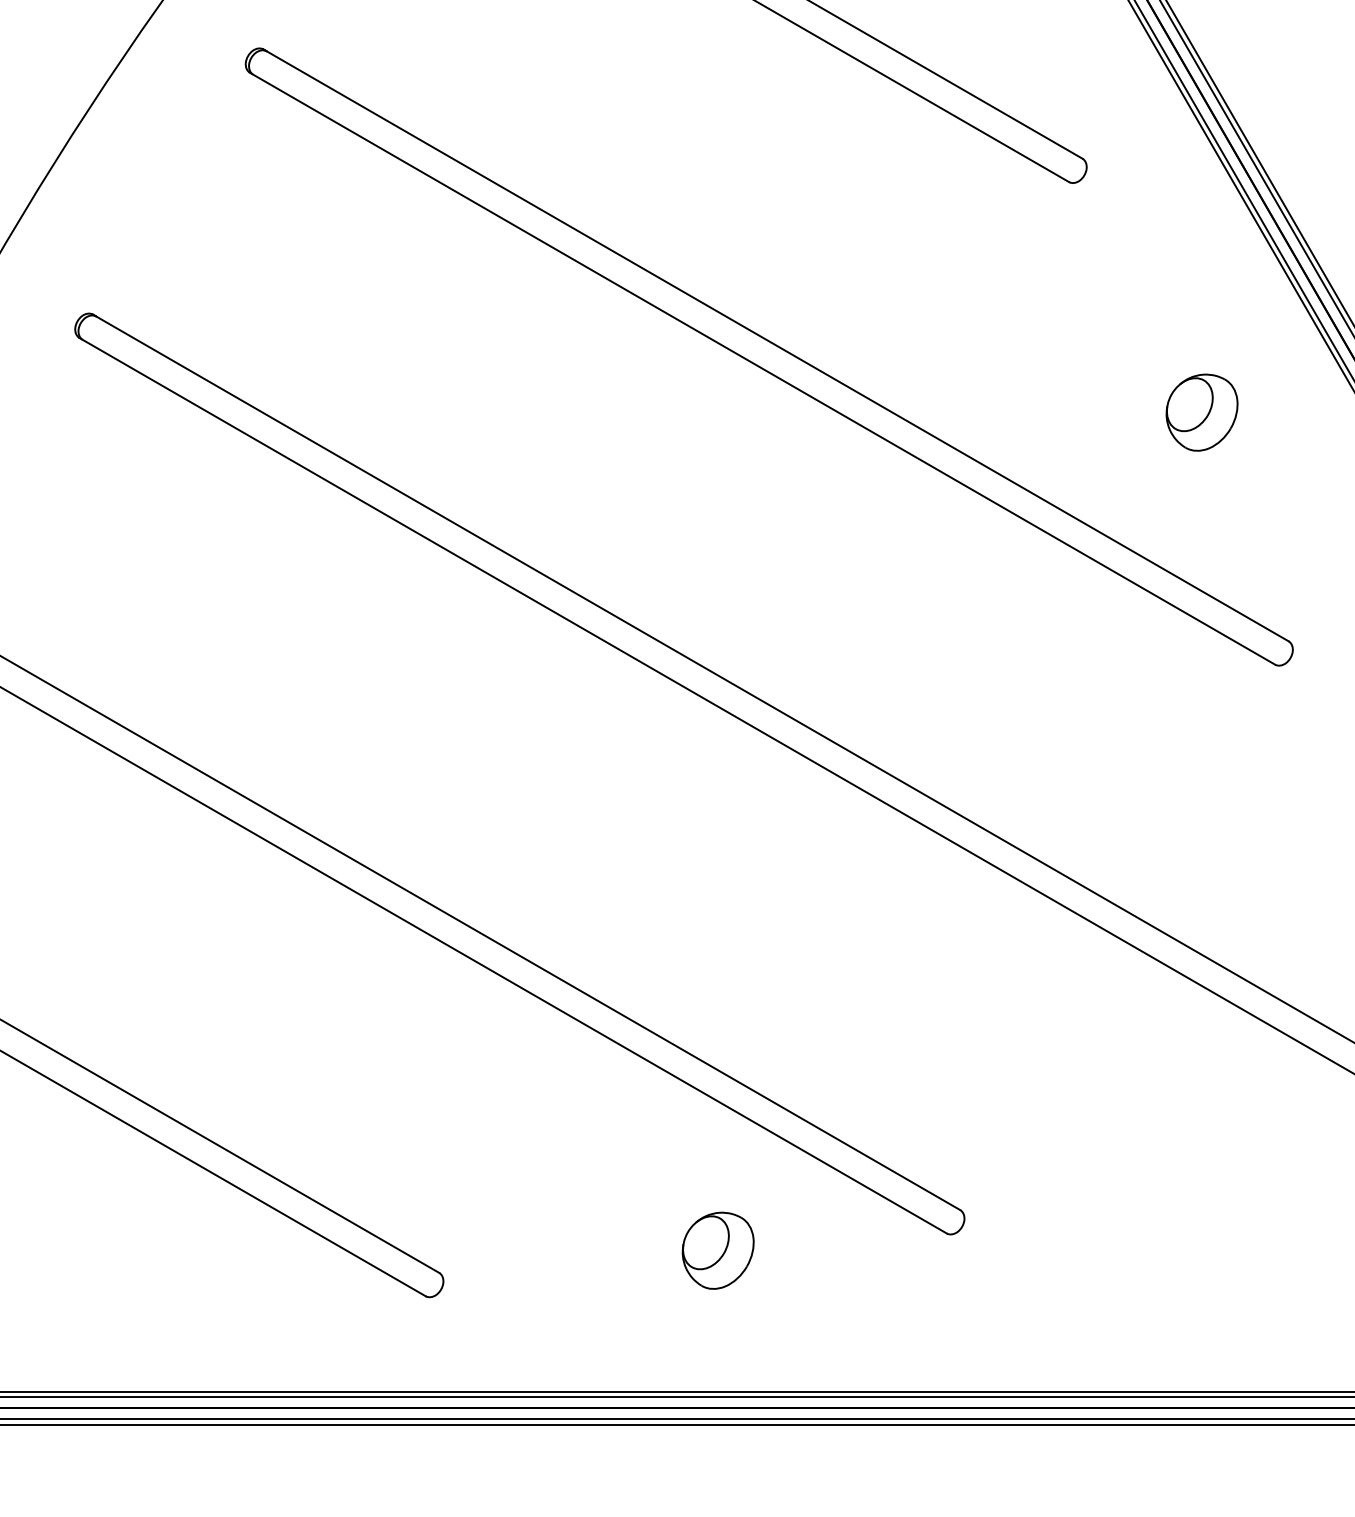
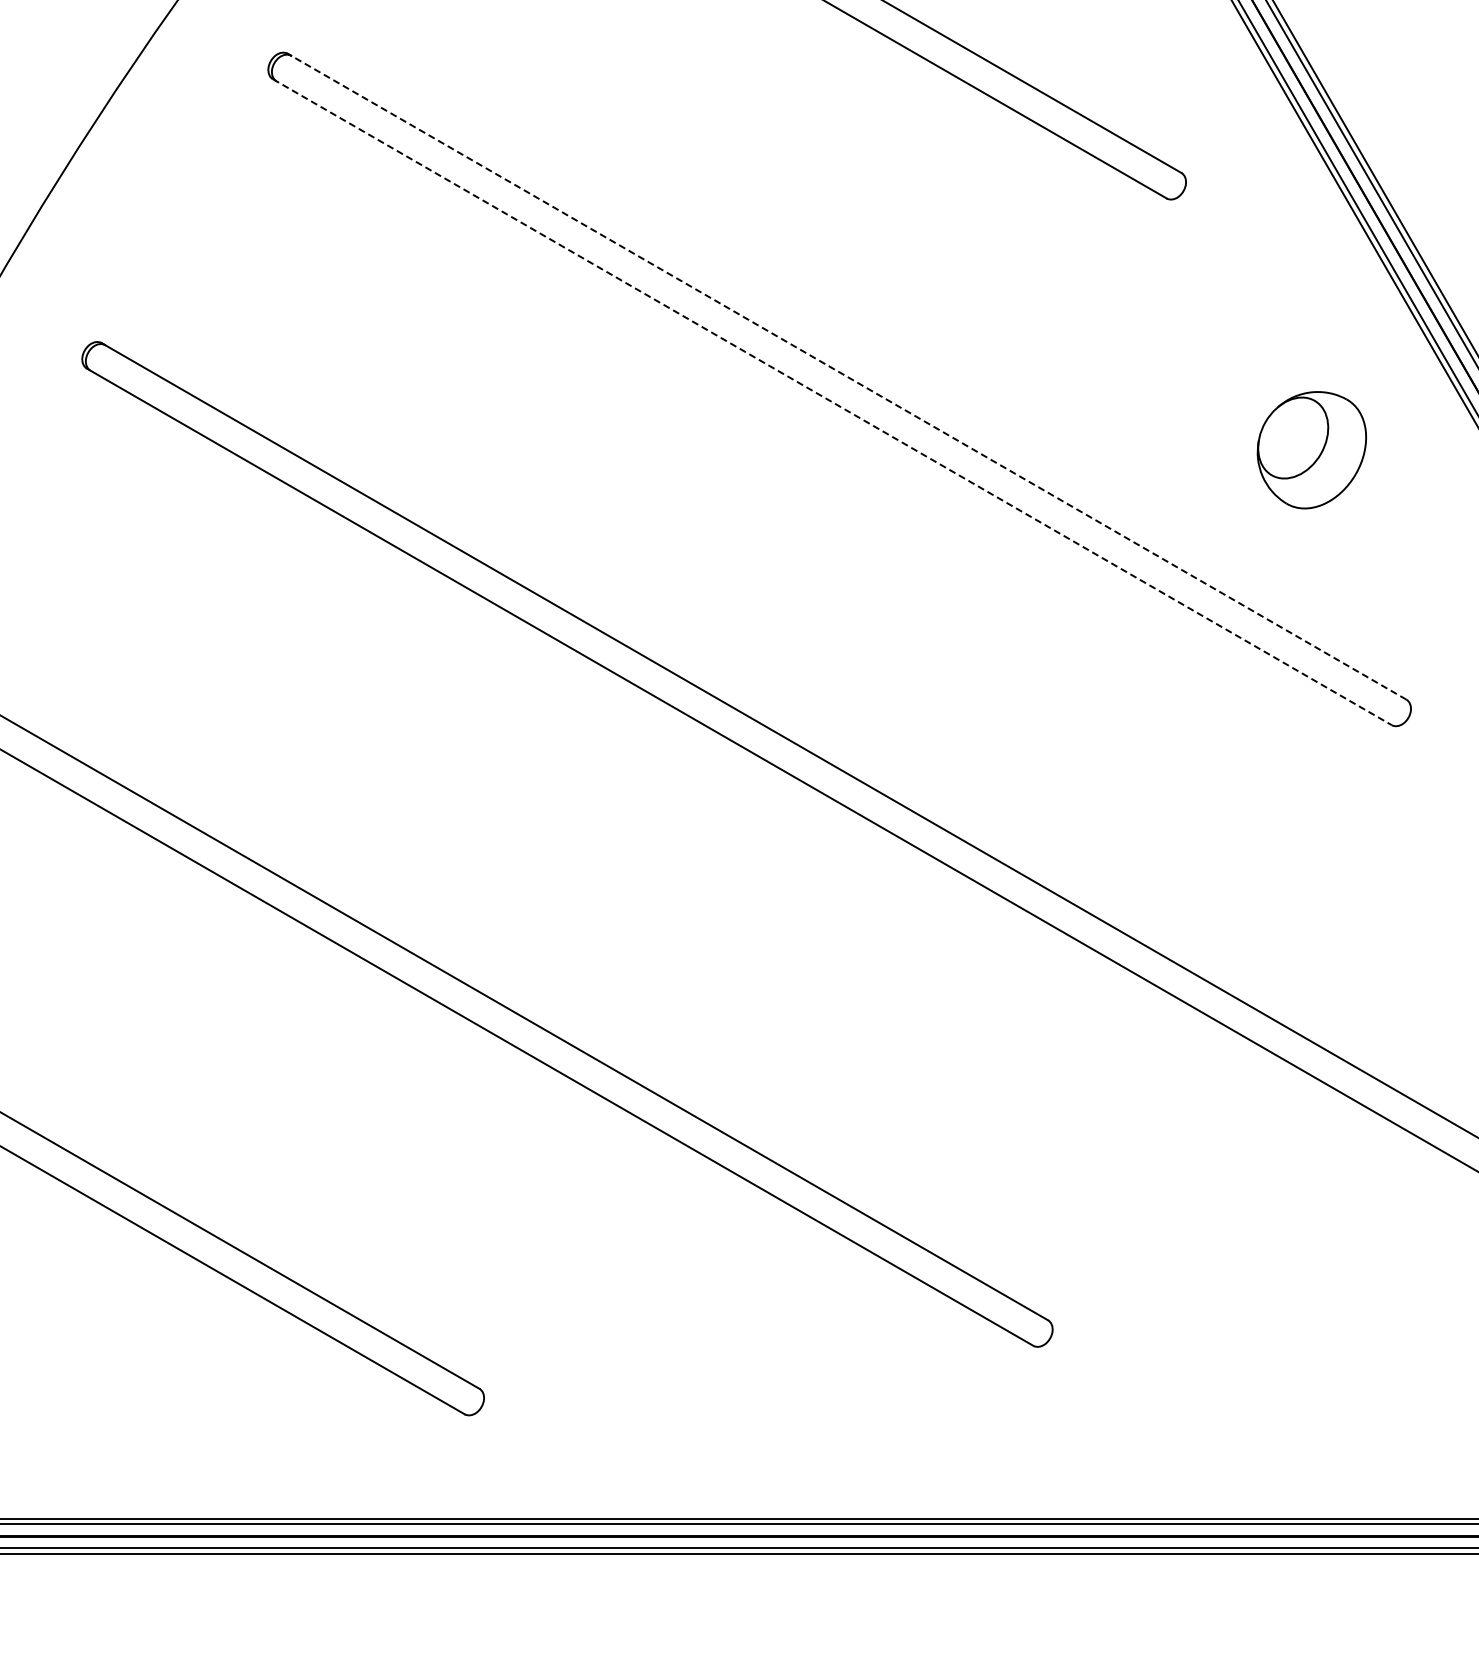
line: (776, 345) -> (847, 376), solid -> dashed
line: (762, 369) -> (832, 402), solid -> dashed
part: (1201, 412) -> (1311, 449), size x1.4
part: (717, 1250) -> (783, 1364), removed

